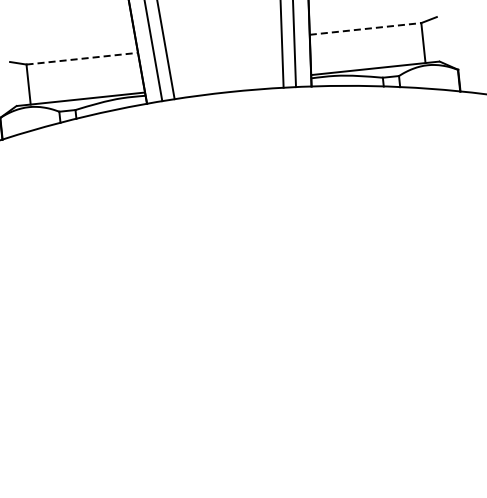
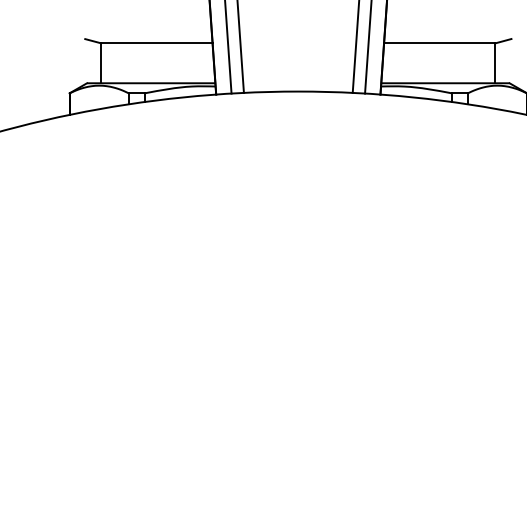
line: (365, 29) -> (439, 43), dashed -> solid
line: (81, 58) -> (156, 43), dashed -> solid

